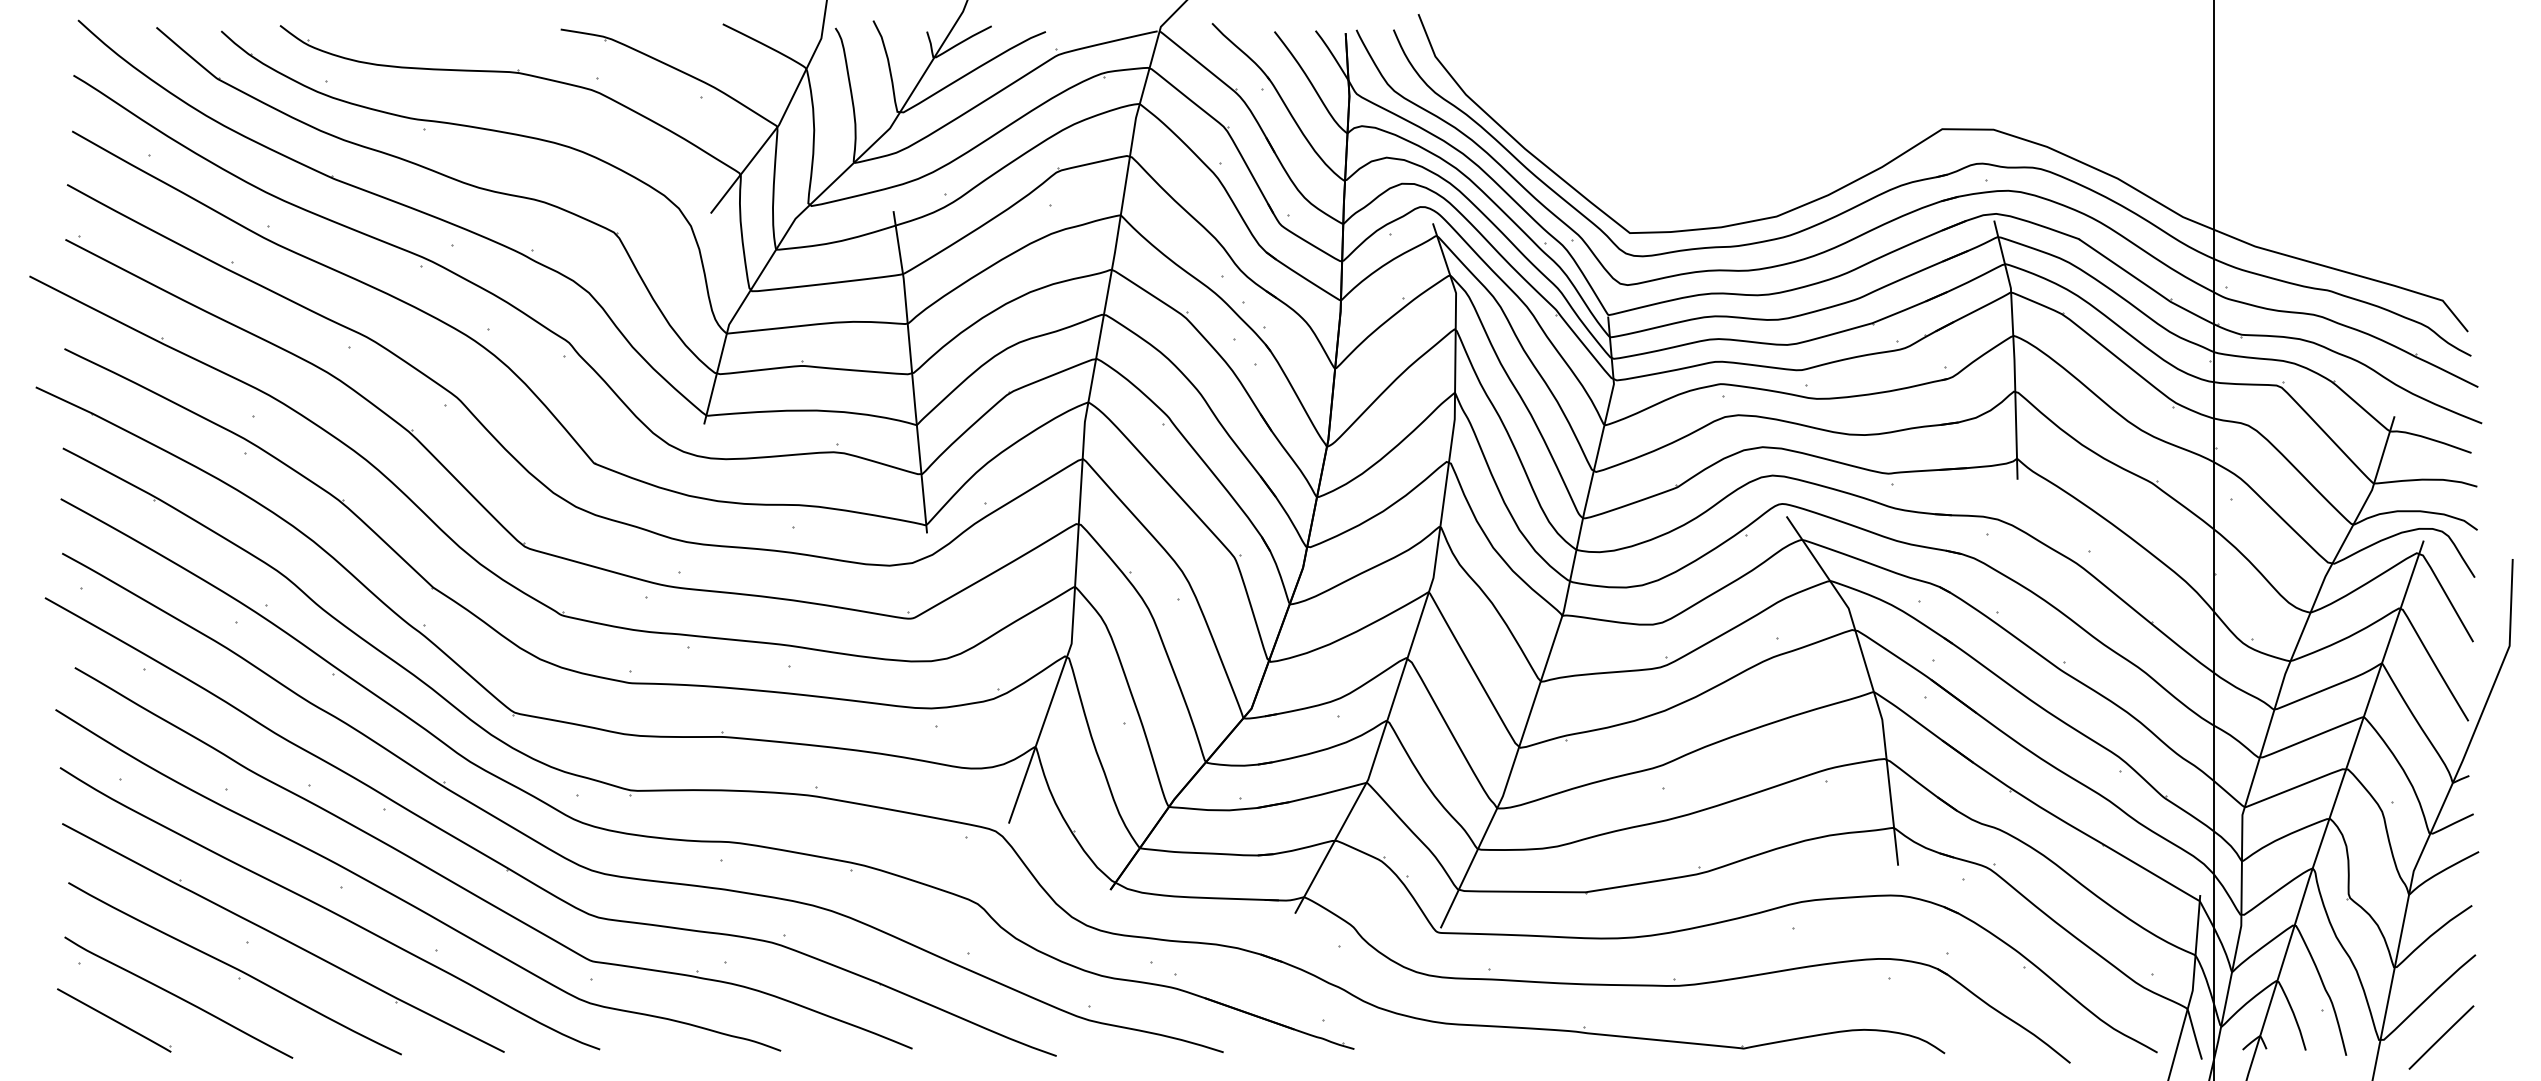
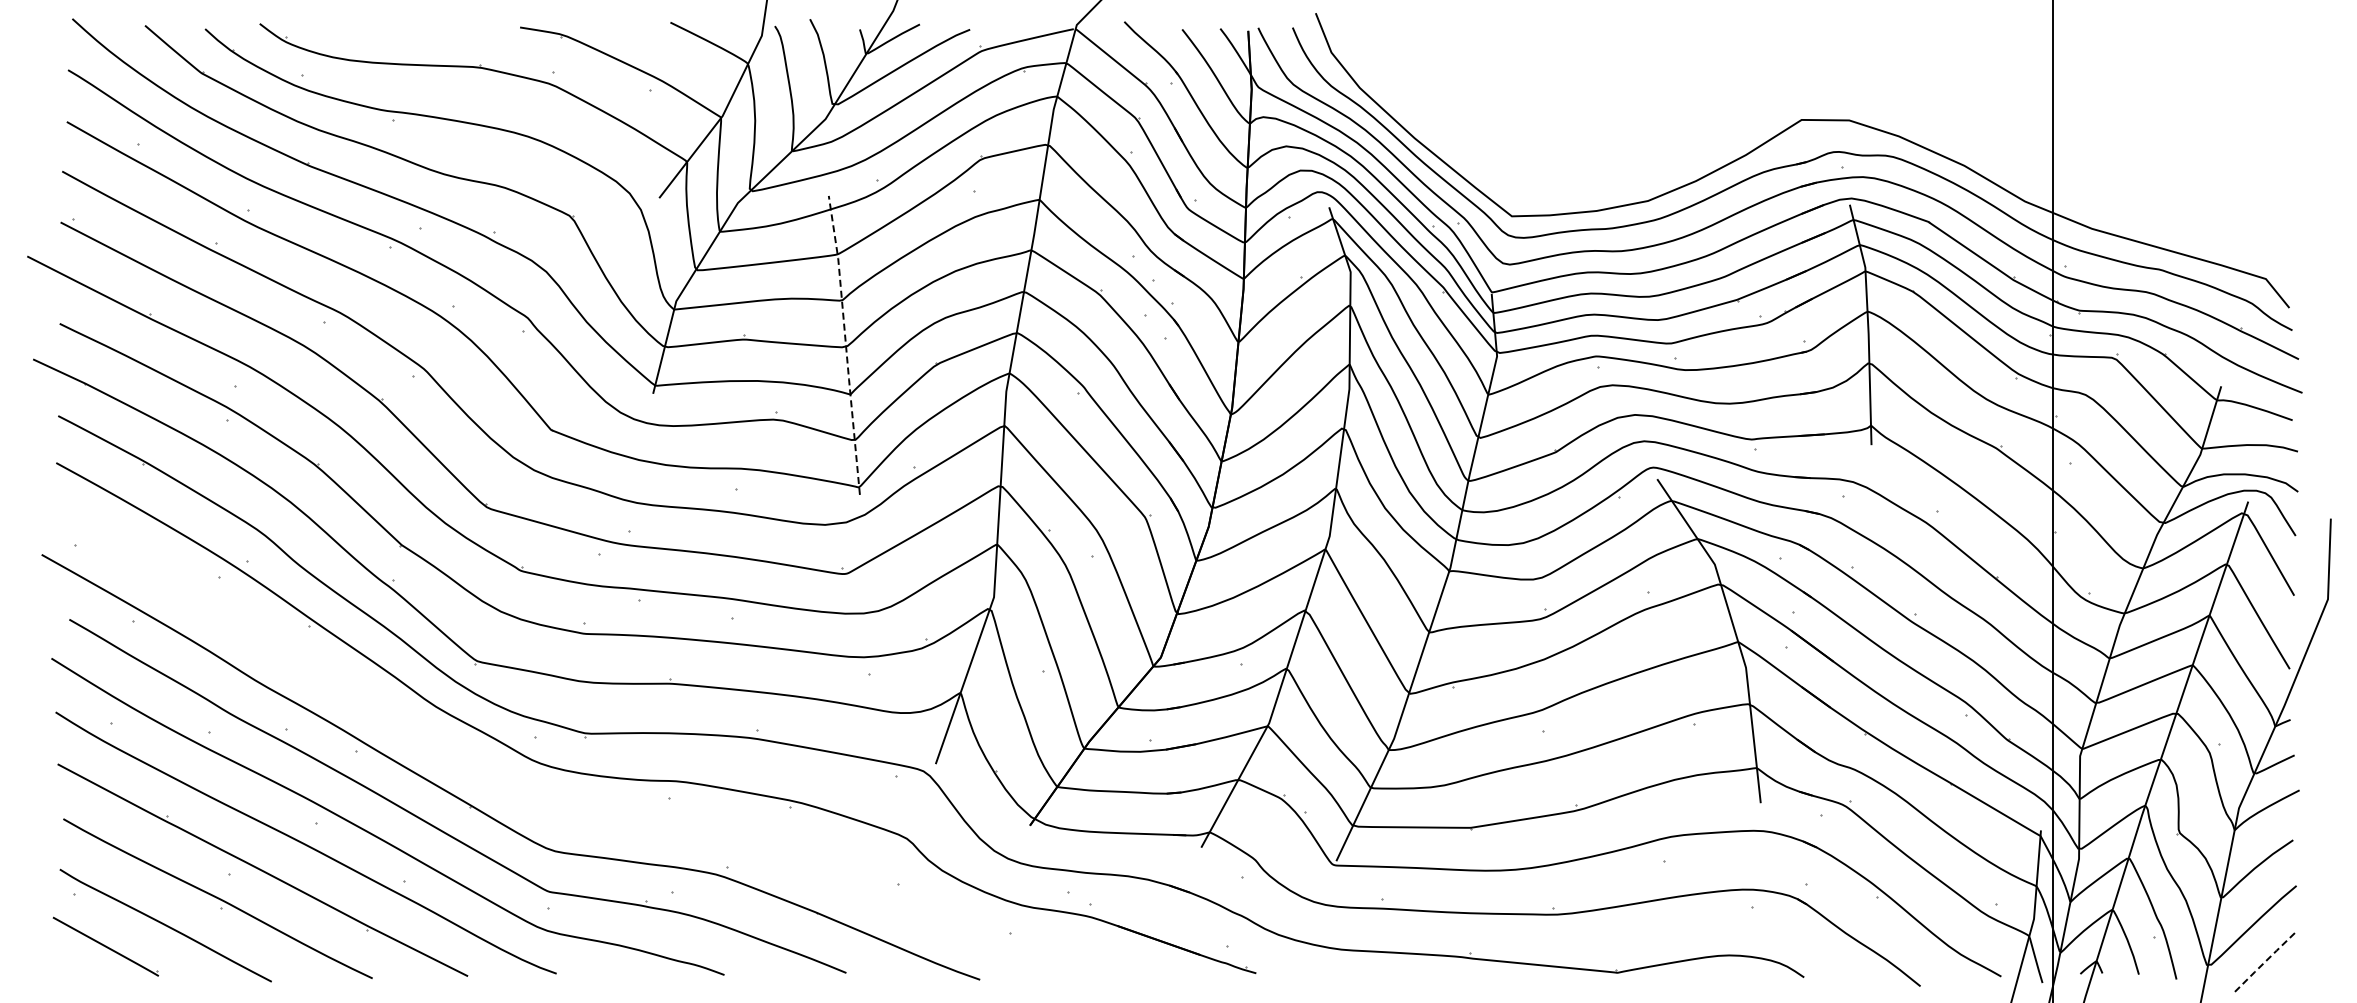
line: (911, 372) -> (845, 345), solid -> dashed
part: (631, 876) -> (585, 813), removed
line: (2441, 1037) -> (2264, 962), solid -> dashed

